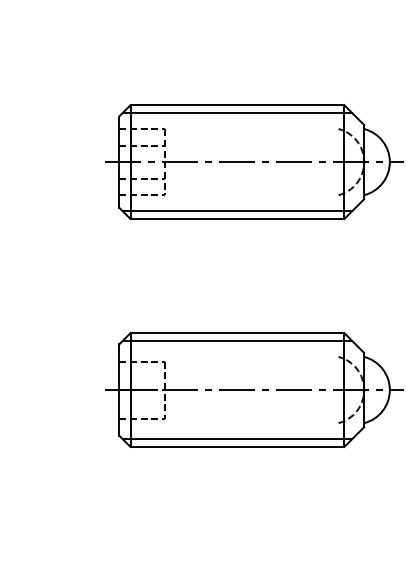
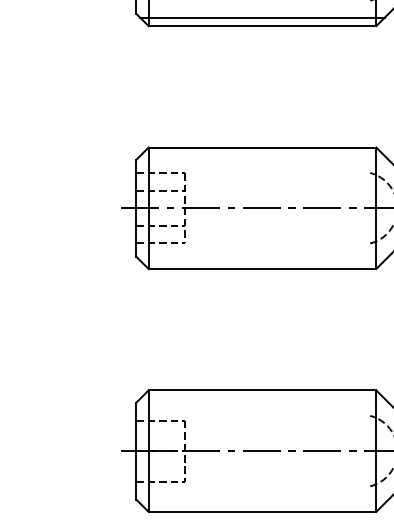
line: (237, 112) -> (262, 155), removed
line: (237, 211) -> (262, 260), removed
line: (237, 340) -> (262, 398), removed
line: (237, 439) -> (262, 503), removed

